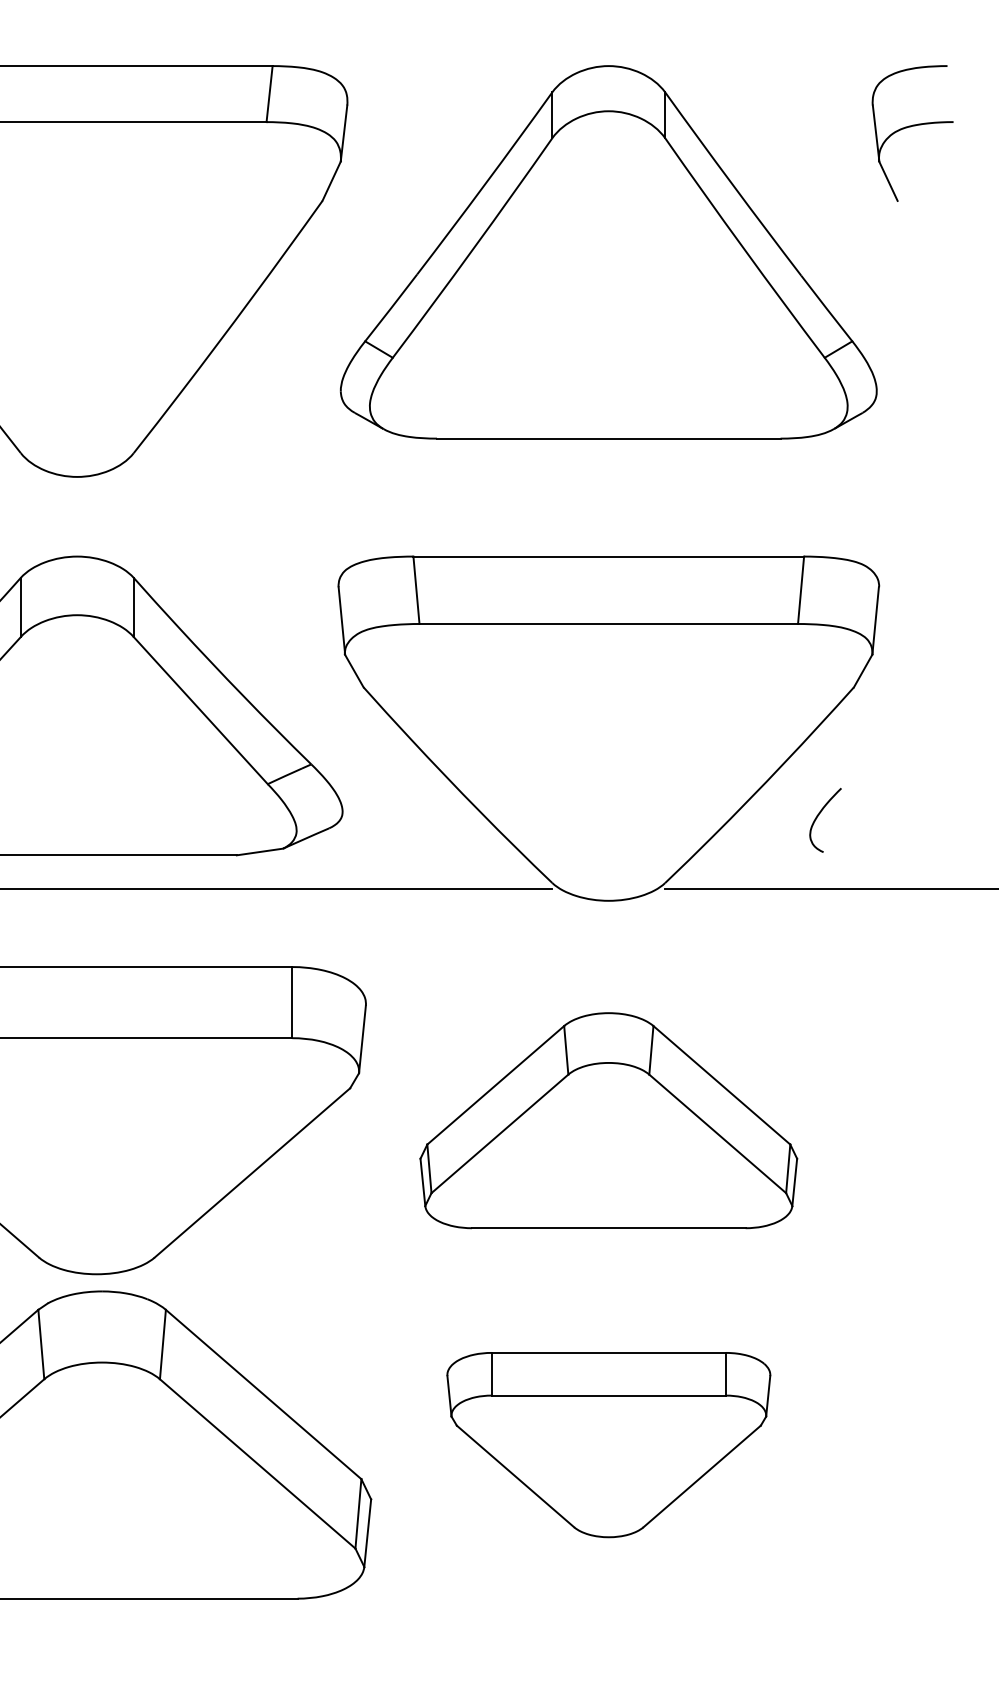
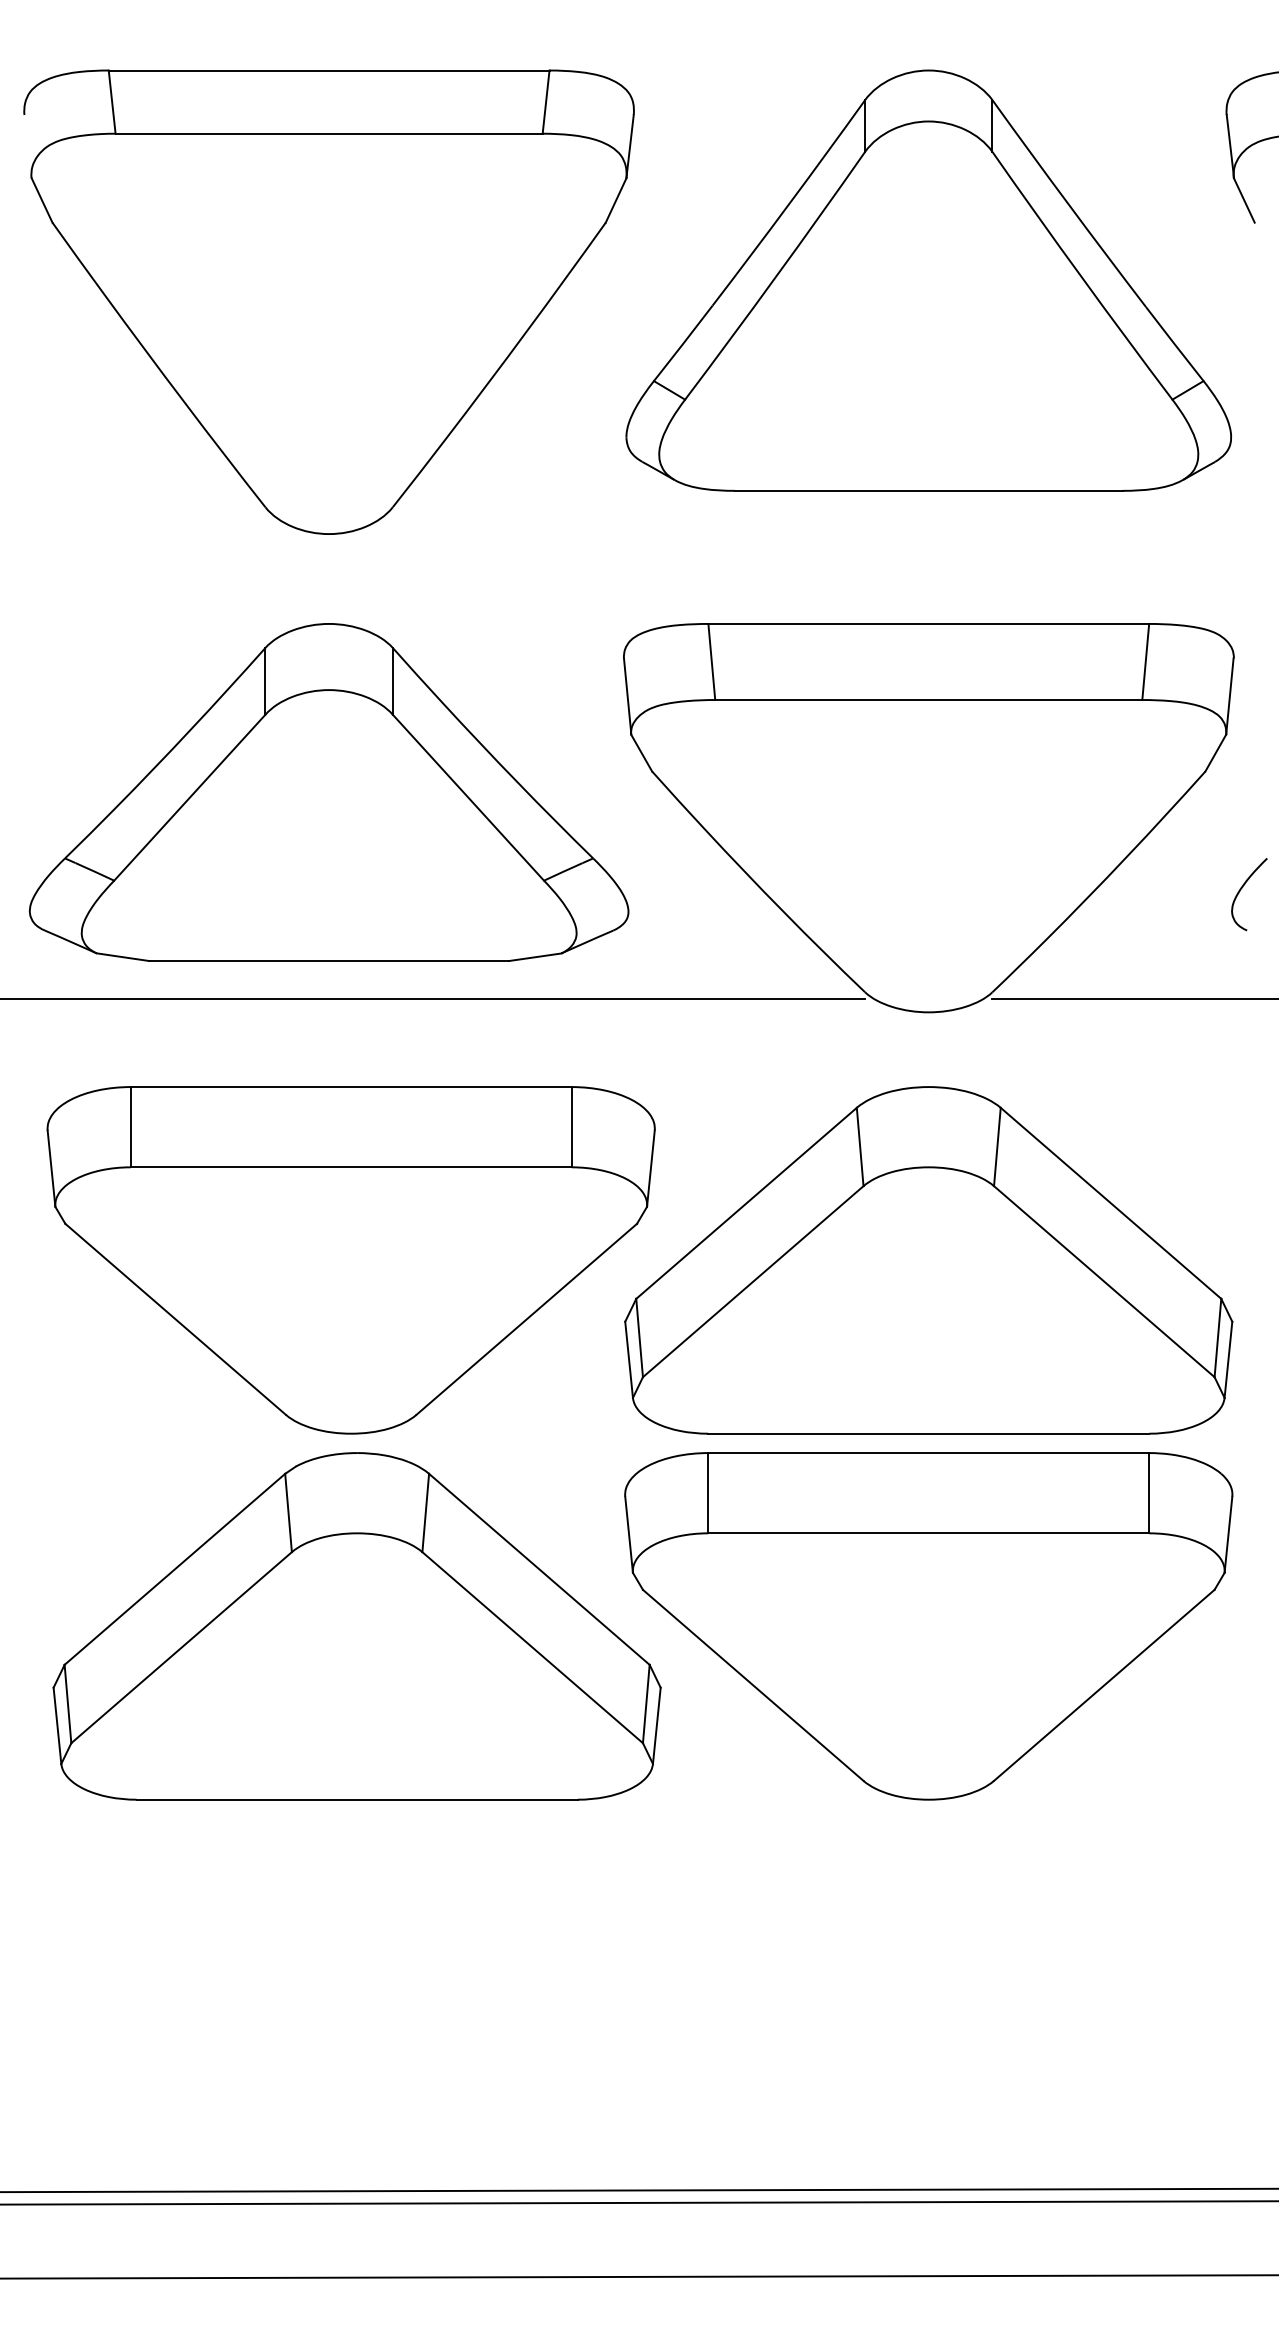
curve: (820, 814) -> (1243, 887), moved
part: (608, 1120) -> (928, 1260), size x1.43
part: (608, 1445) -> (928, 1626), size x1.67

